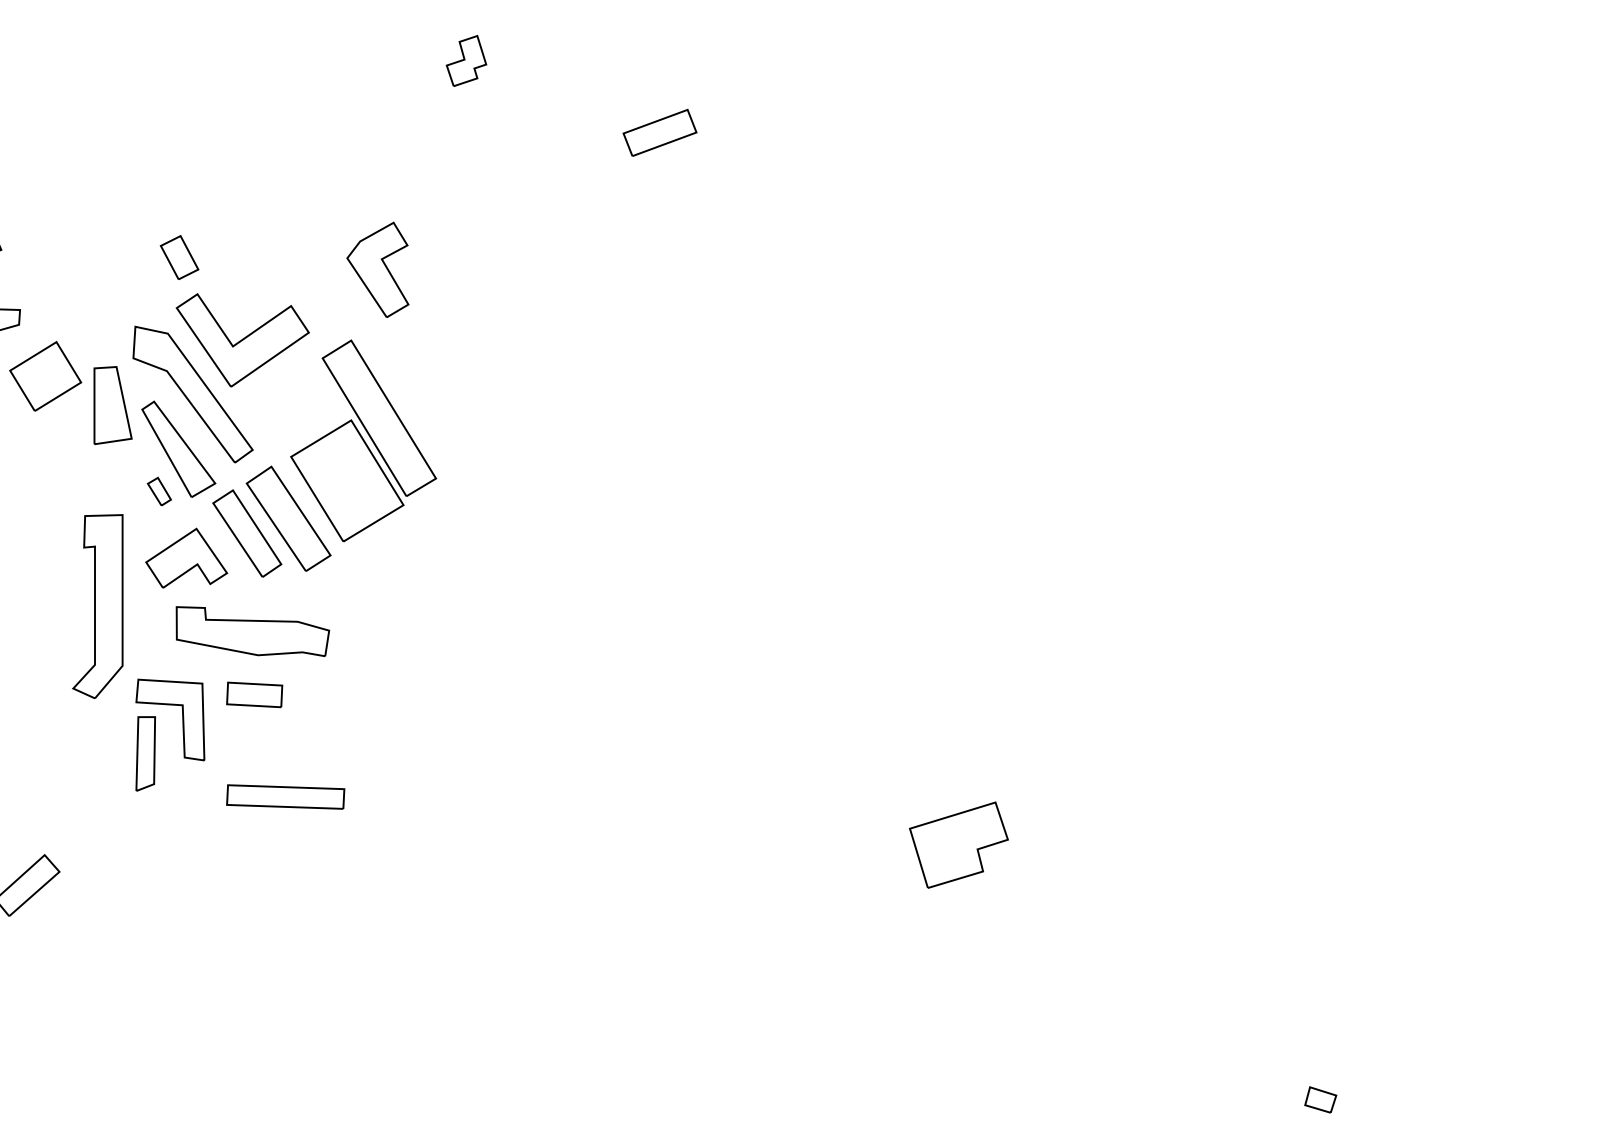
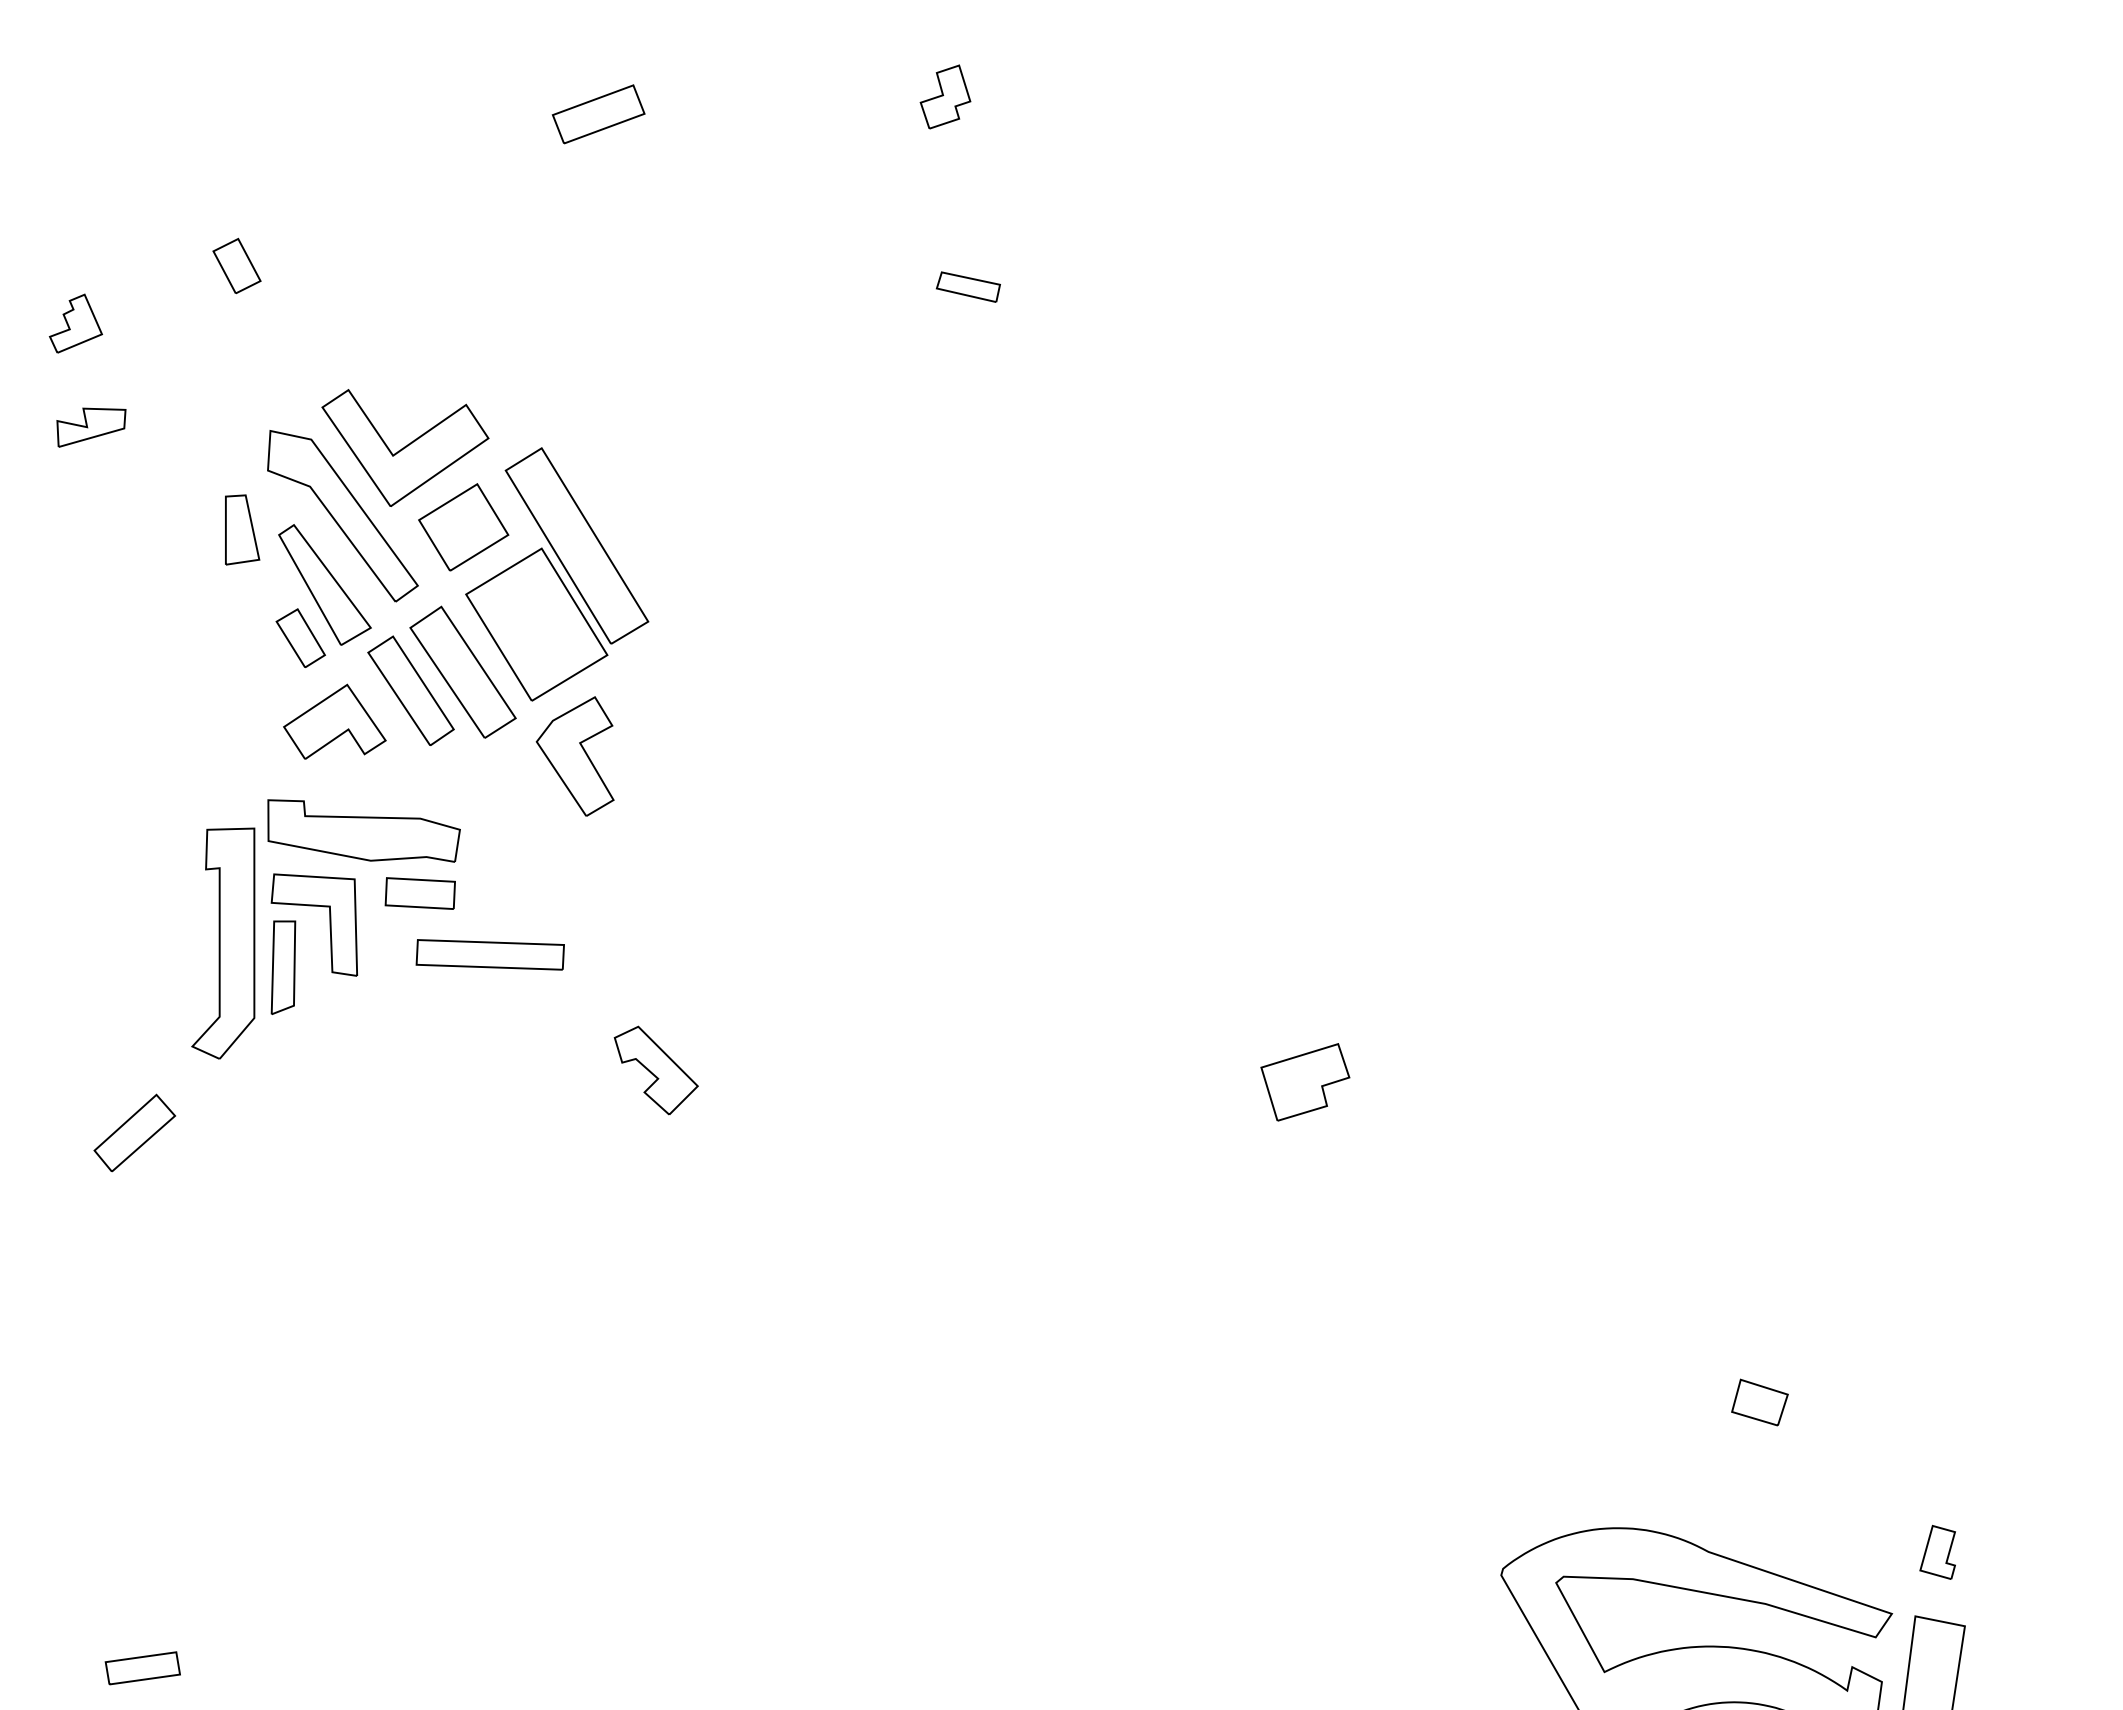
part: (466, 60) -> (945, 96), moved
part: (659, 133) -> (598, 114), moved
part: (690, 211) -> (967, 286), added
part: (179, 257) -> (236, 265), moved
part: (377, 269) -> (574, 756), moved
part: (45, 376) -> (463, 527), moved
part: (113, 405) -> (242, 529), size x0.71
part: (159, 491) -> (300, 637), size x1.67
part: (98, 606) -> (223, 943), moved
part: (252, 631) -> (363, 830), moved
part: (285, 796) -> (489, 954), moved
part: (441, 835) -> (655, 1070), added
part: (959, 845) -> (1305, 1082), size x0.71
part: (1320, 1099) -> (1759, 1402), size x1.43

